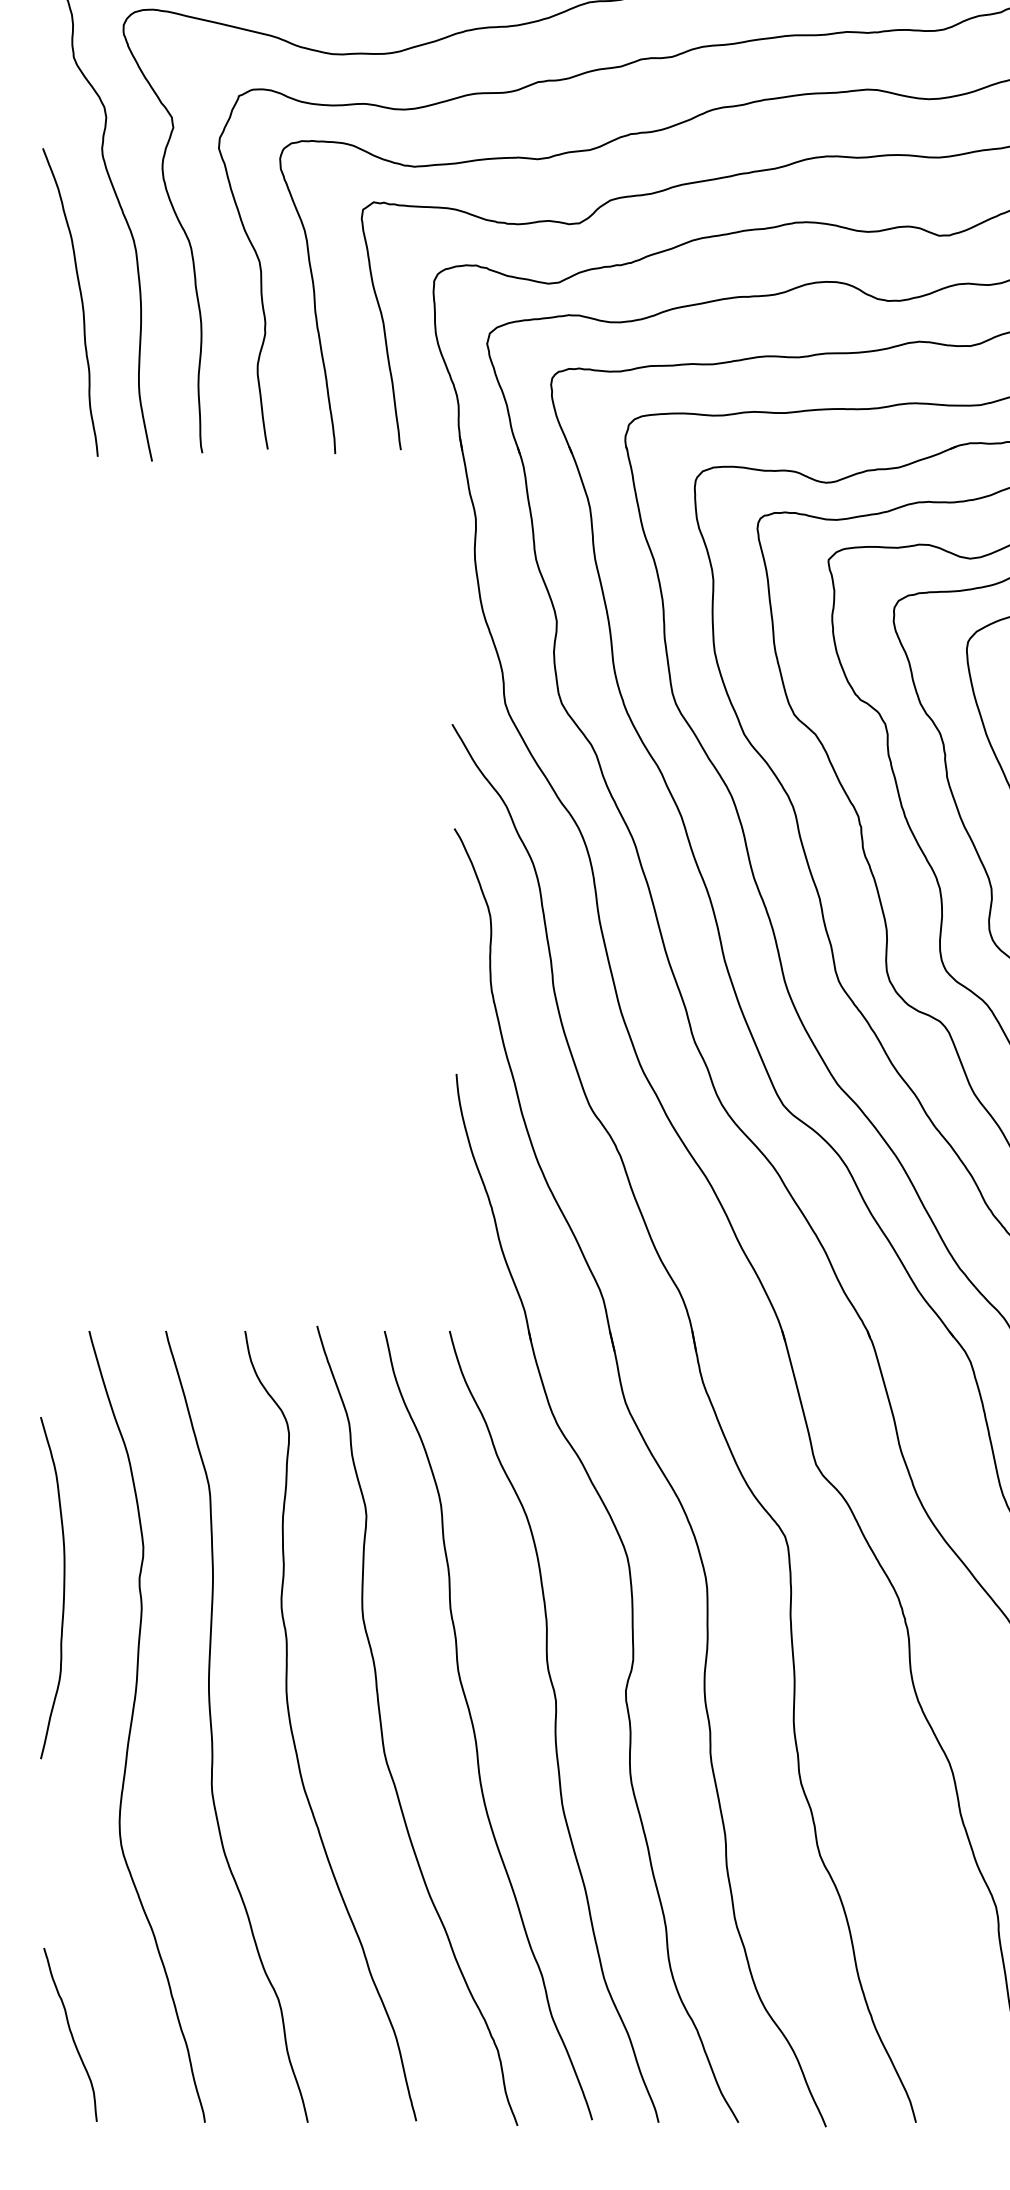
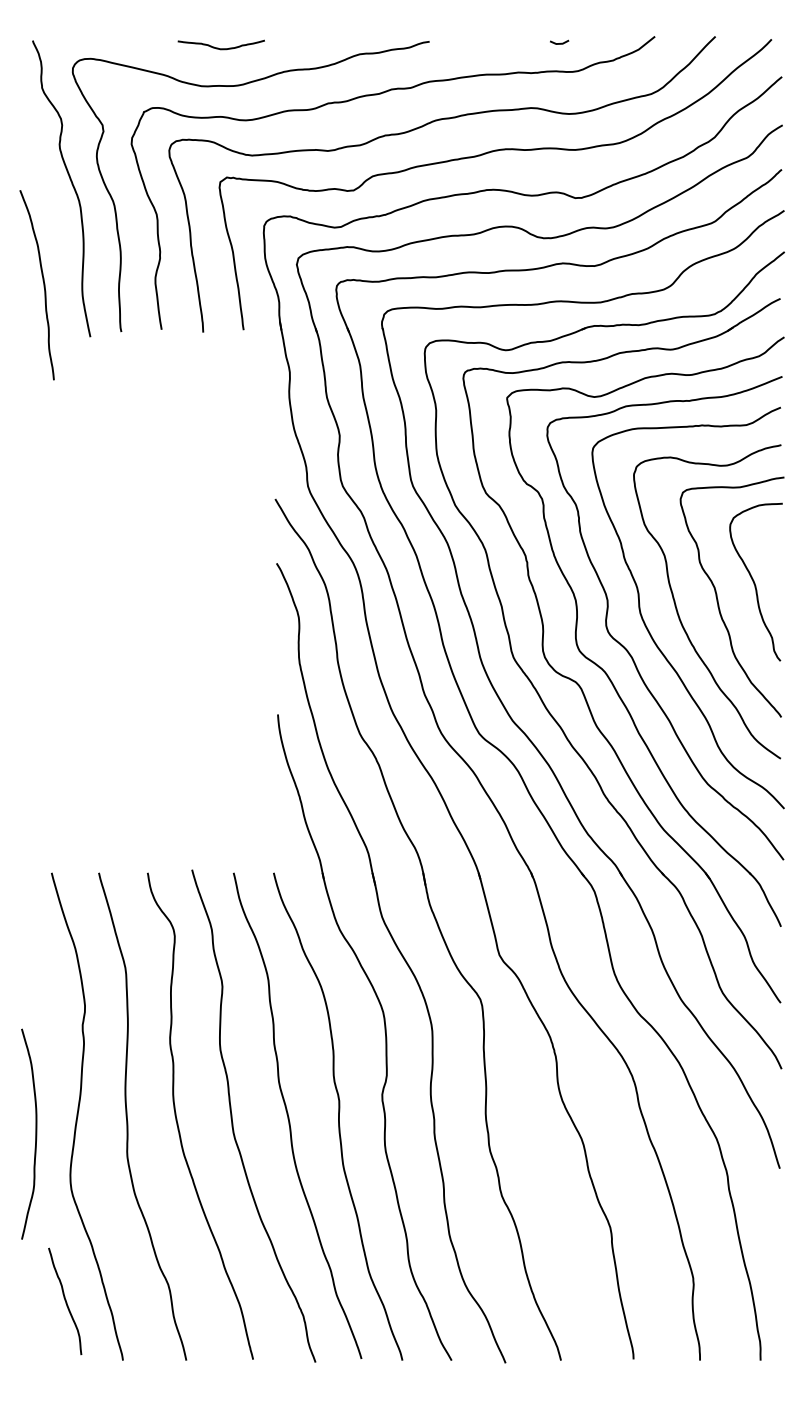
curve: (80, 302) -> (43, 285), moved
curve: (62, 1586) -> (35, 1133), moved
curve: (71, 2033) -> (65, 1300), moved

